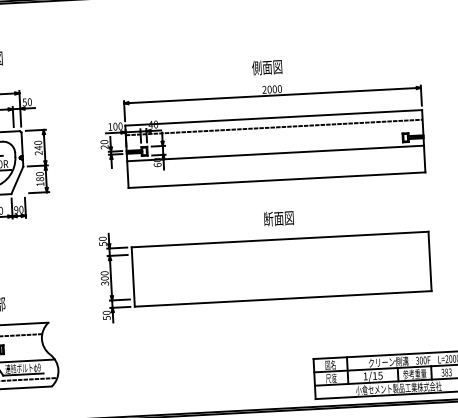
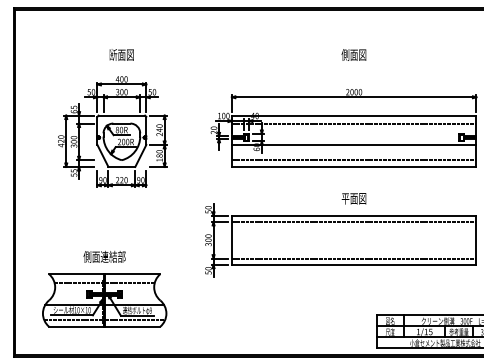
text: (266, 66) -> (353, 54), moved
line: (275, 172) -> (353, 160), added
text: (268, 219) -> (345, 198), 断面図 -> 平面図
line: (279, 246) -> (353, 221), added
line: (282, 291) -> (353, 258), added

